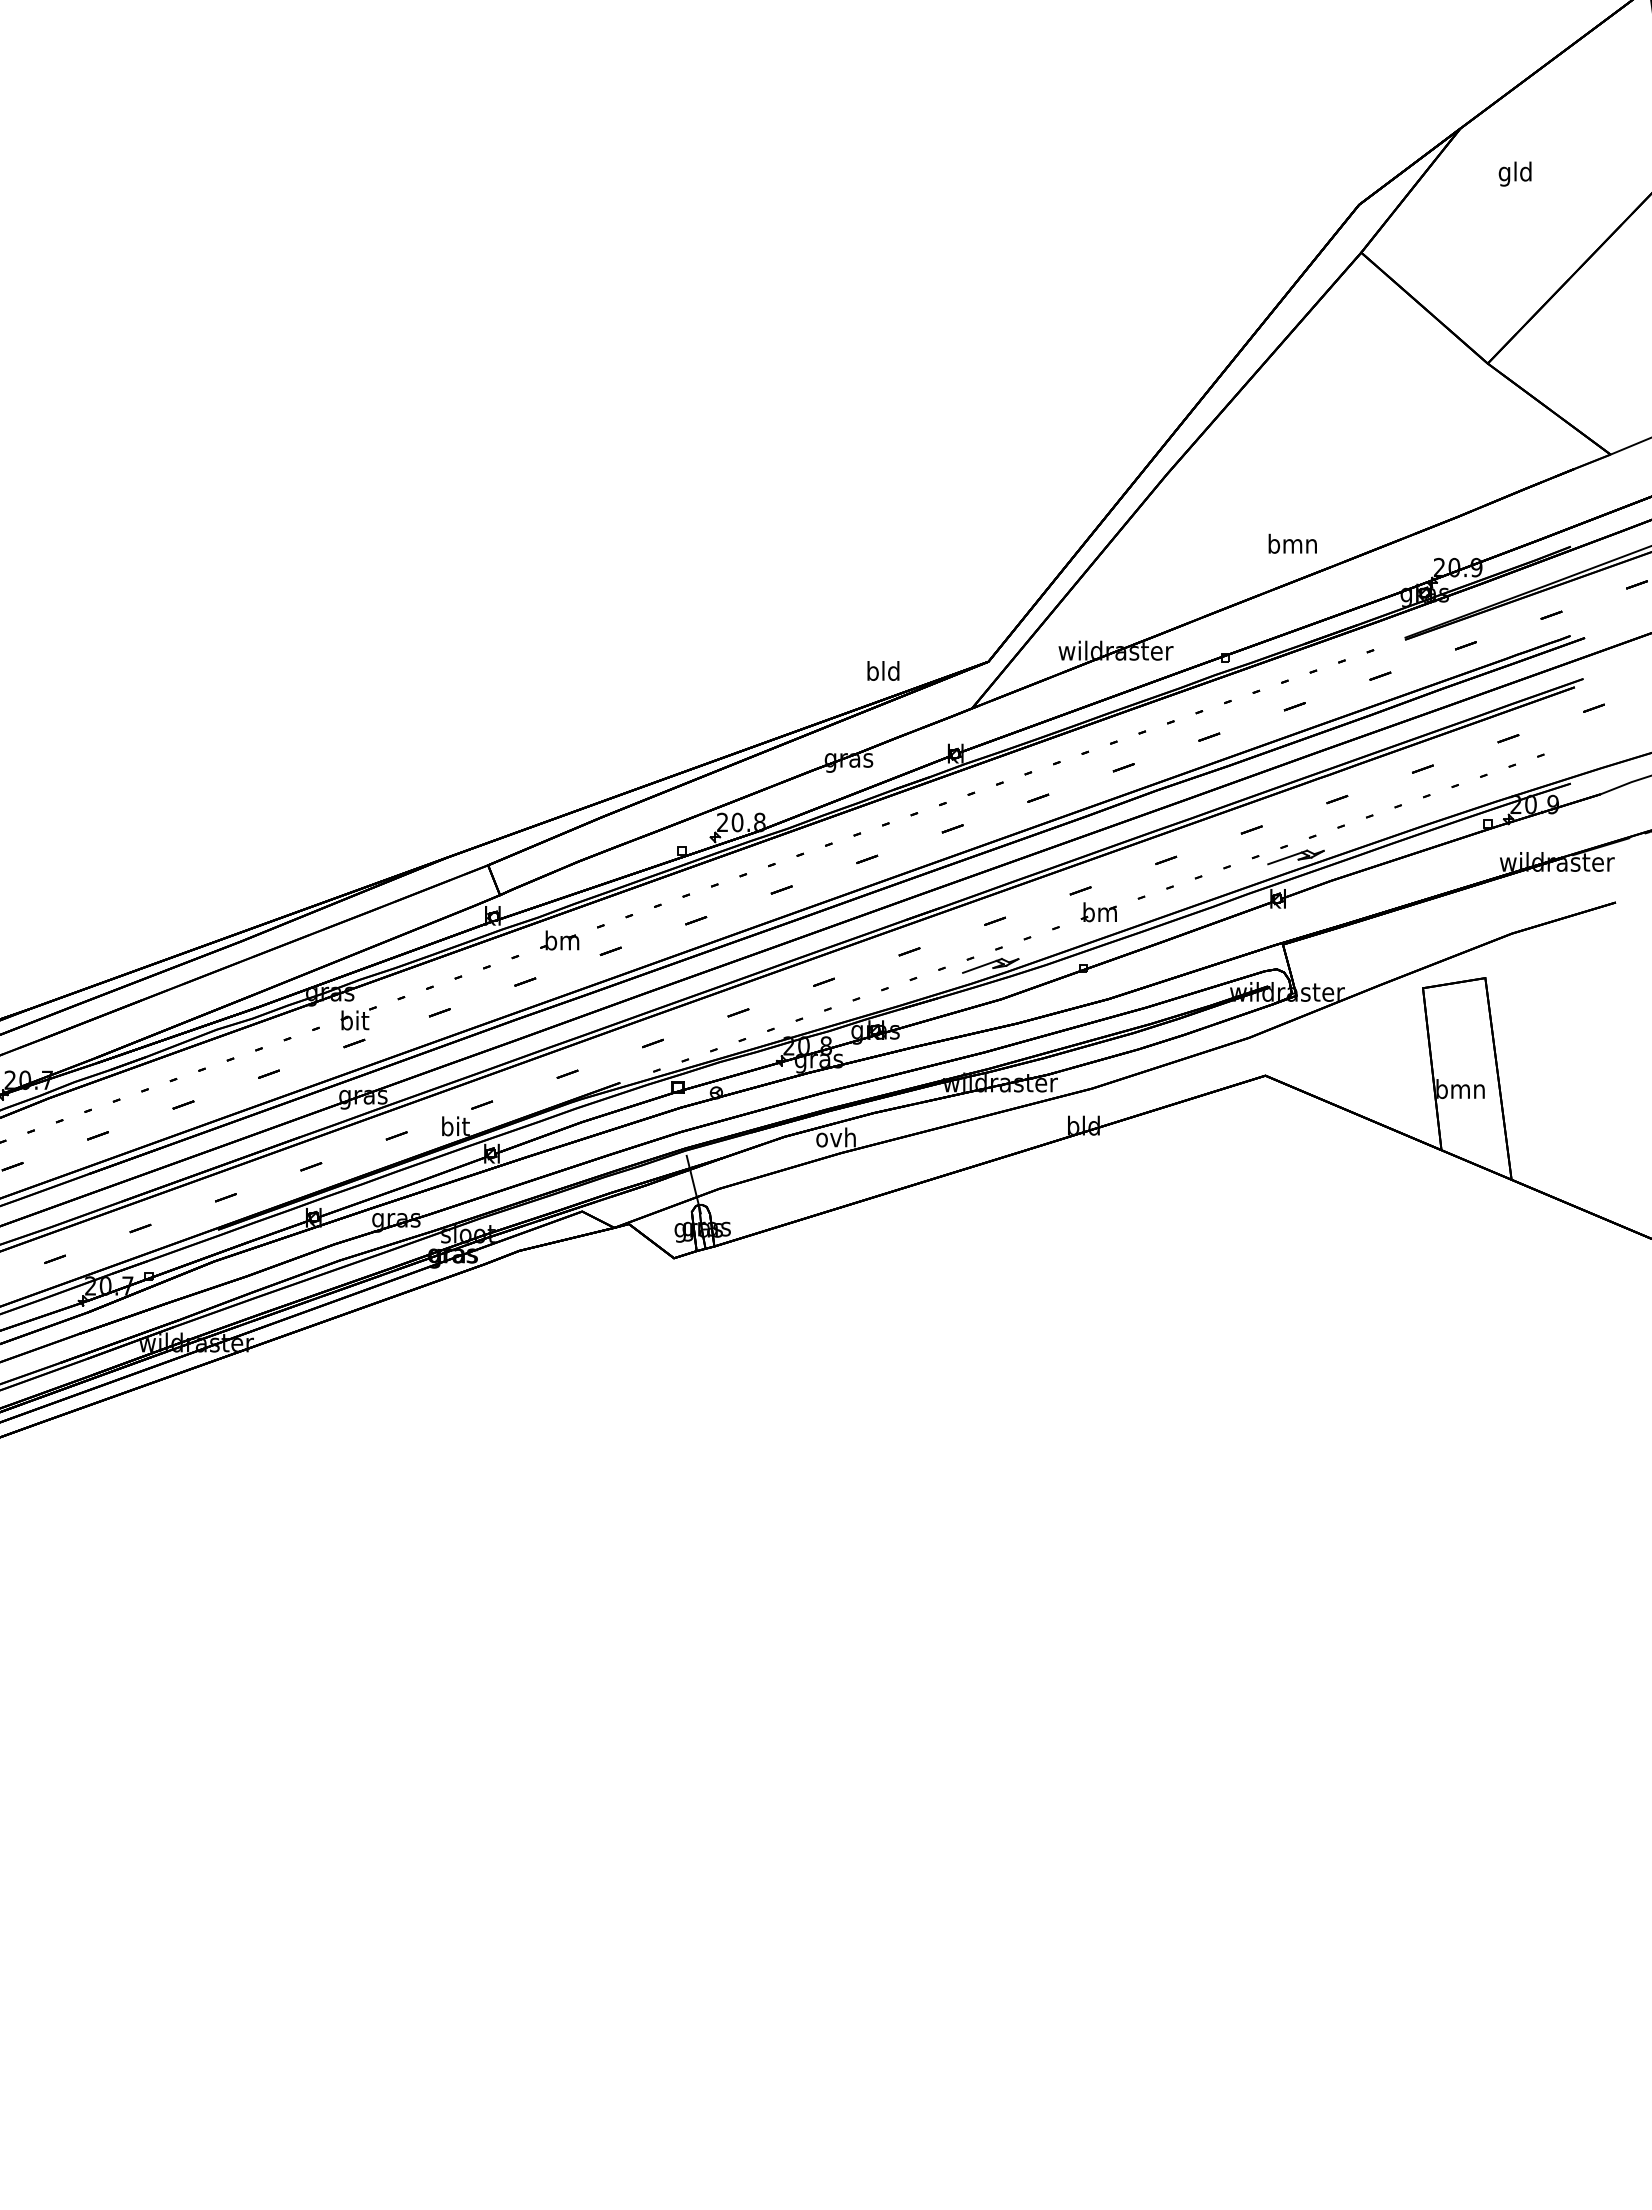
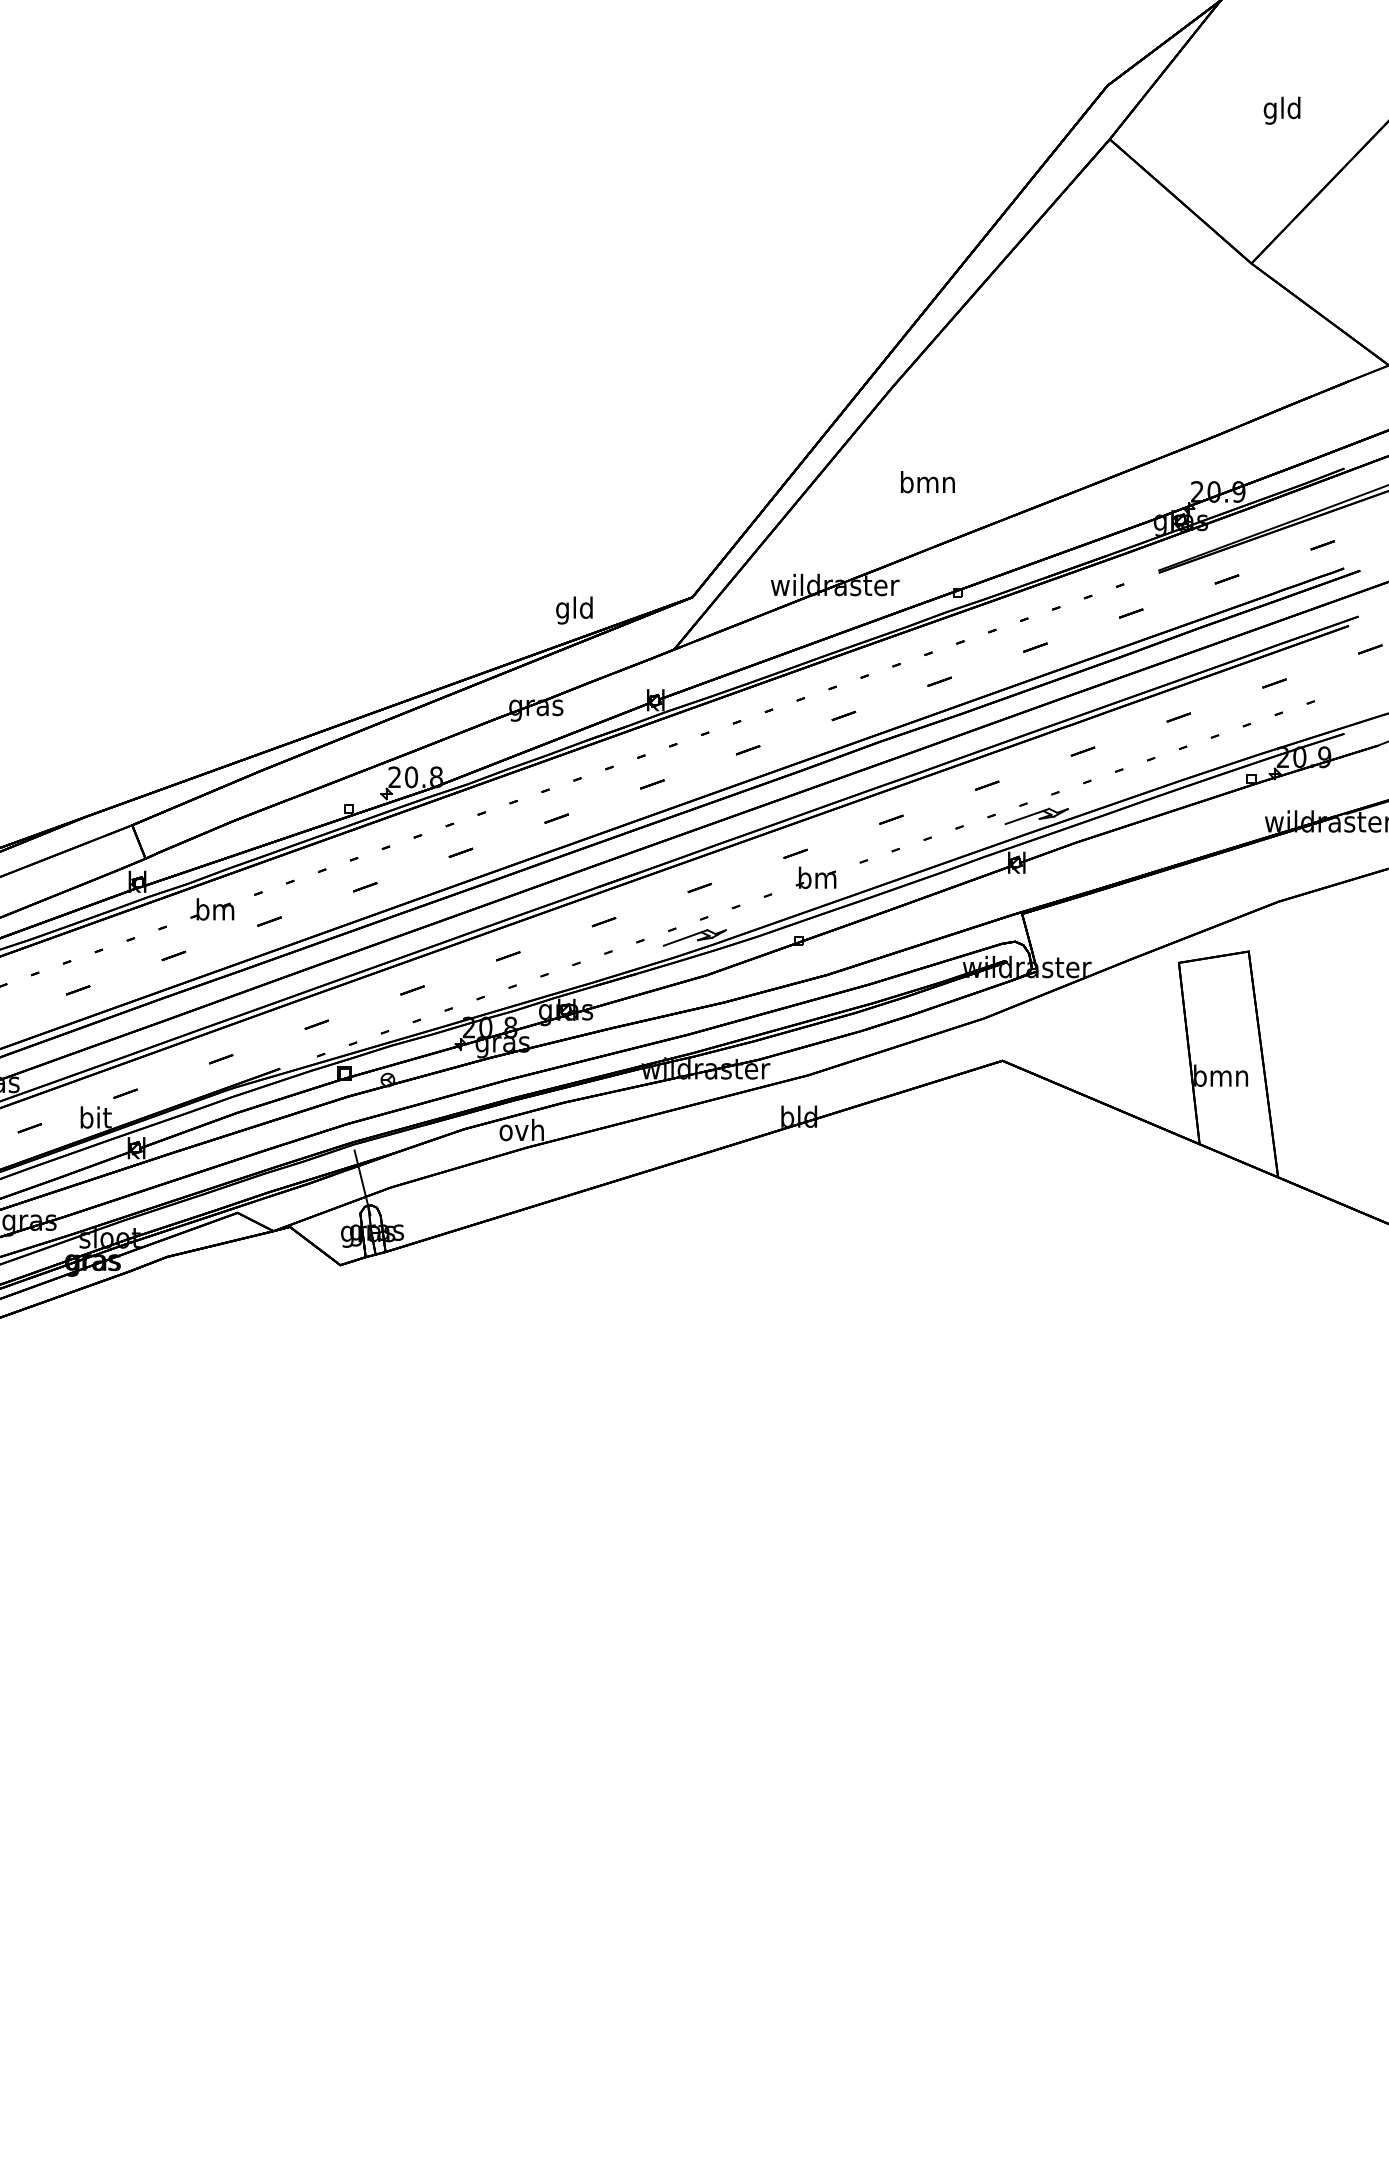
text: (1514, 173) -> (1281, 110), moved
text: (1292, 543) -> (927, 481), moved
text: (872, 673) -> (562, 610), bld -> gld

